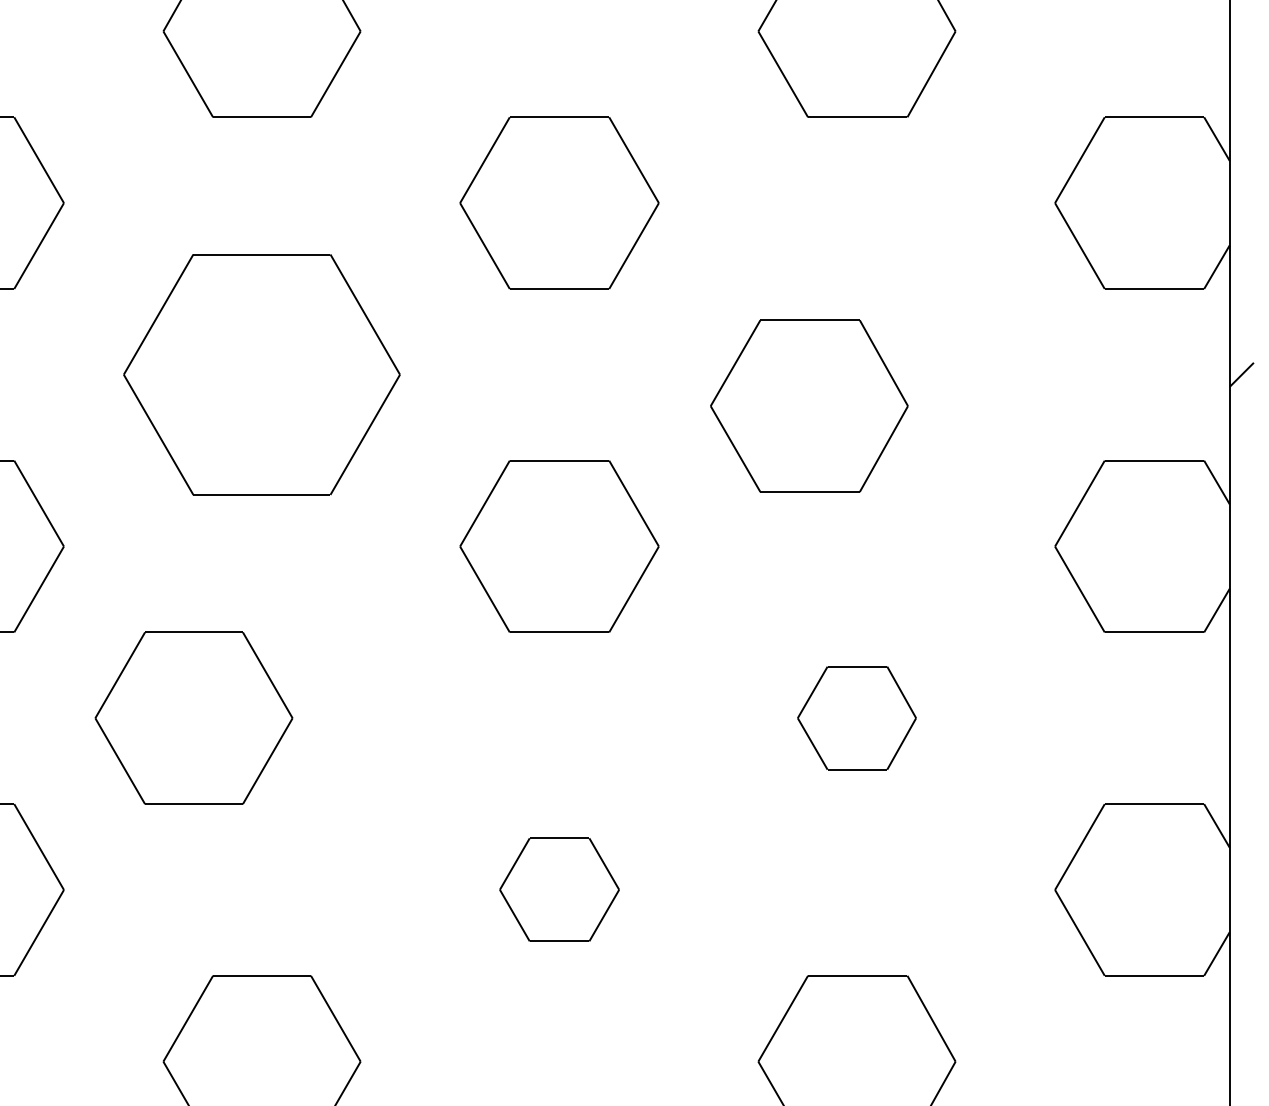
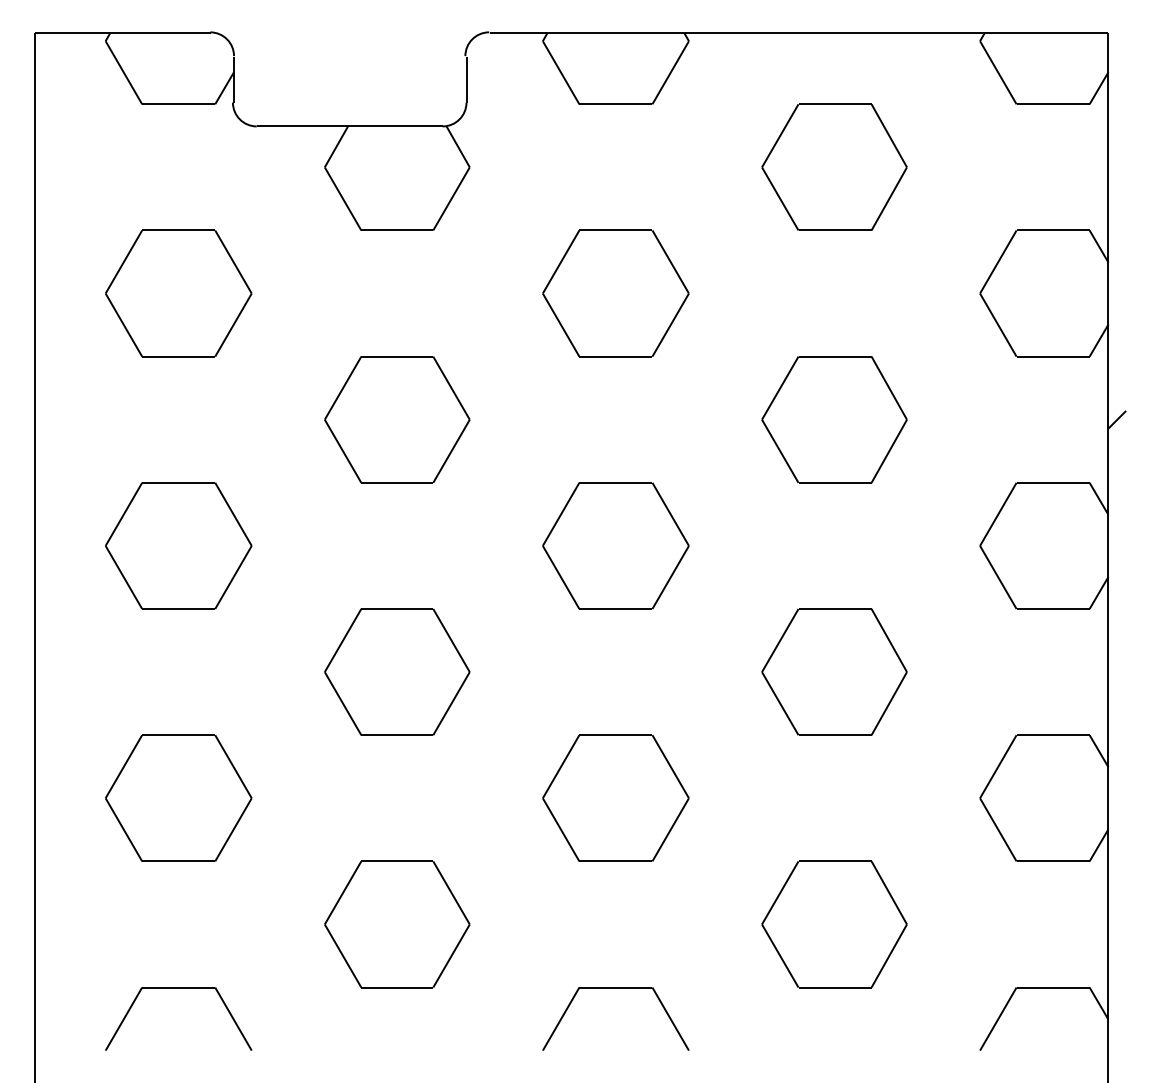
part: (262, 374) -> (397, 419), size x0.71
part: (809, 405) -> (834, 419), moved
part: (194, 717) -> (397, 671), moved
part: (856, 717) -> (834, 671), size x1.67
part: (558, 888) -> (615, 797), size x1.67

